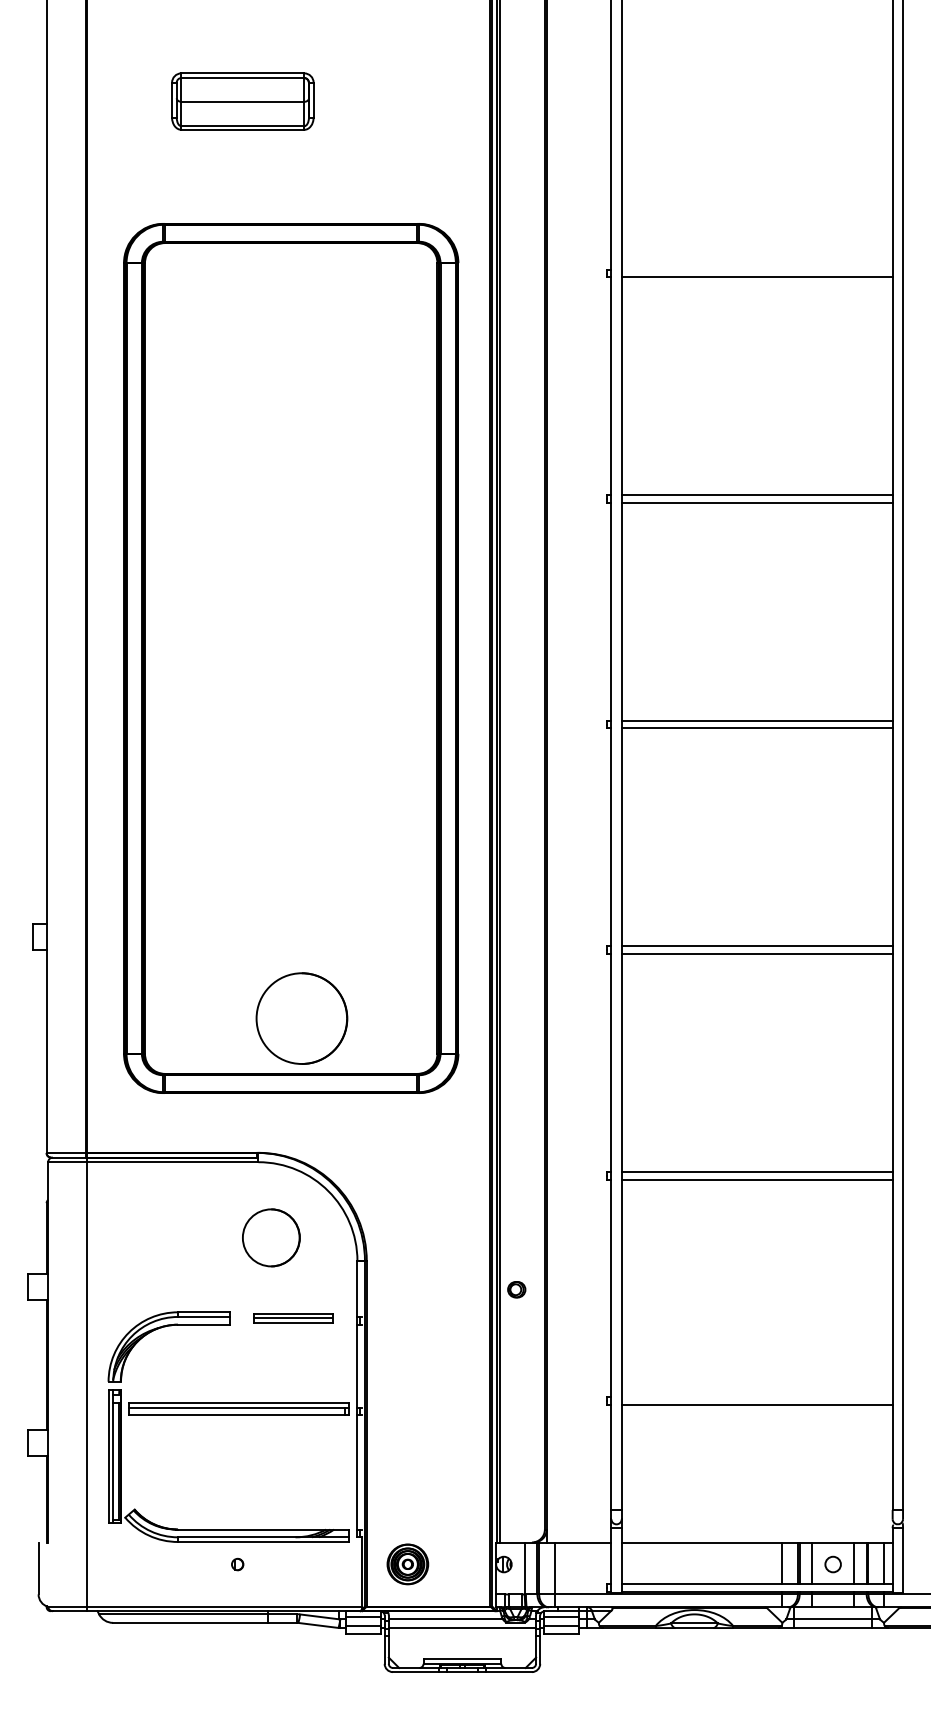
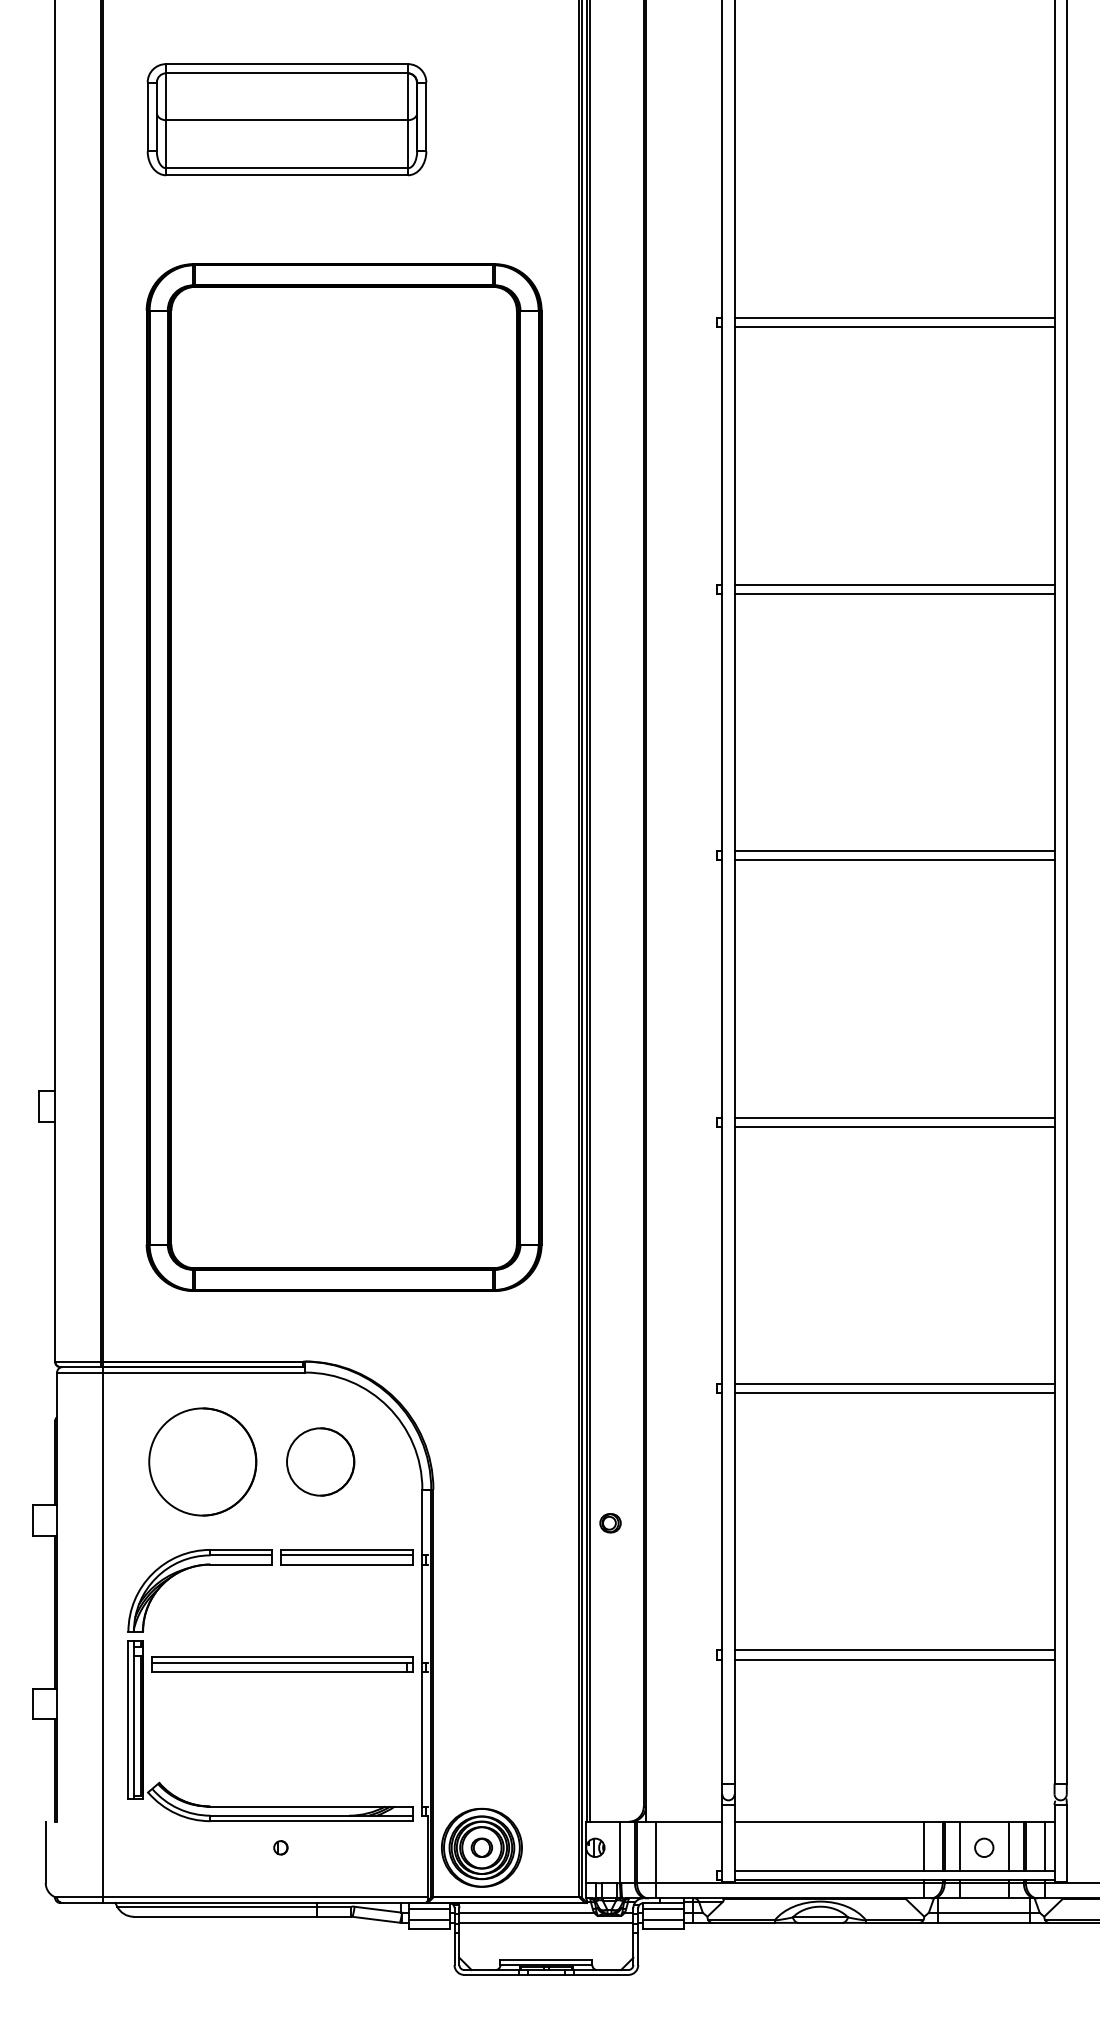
part: (242, 101) -> (286, 119), size x1.67
line: (757, 269) -> (894, 318), added
circle: (301, 1018) -> (202, 1461), moved
part: (293, 1318) -> (346, 1557), size x1.43
line: (757, 1397) -> (894, 1650), added
part: (407, 1564) -> (481, 1847), size x1.67

